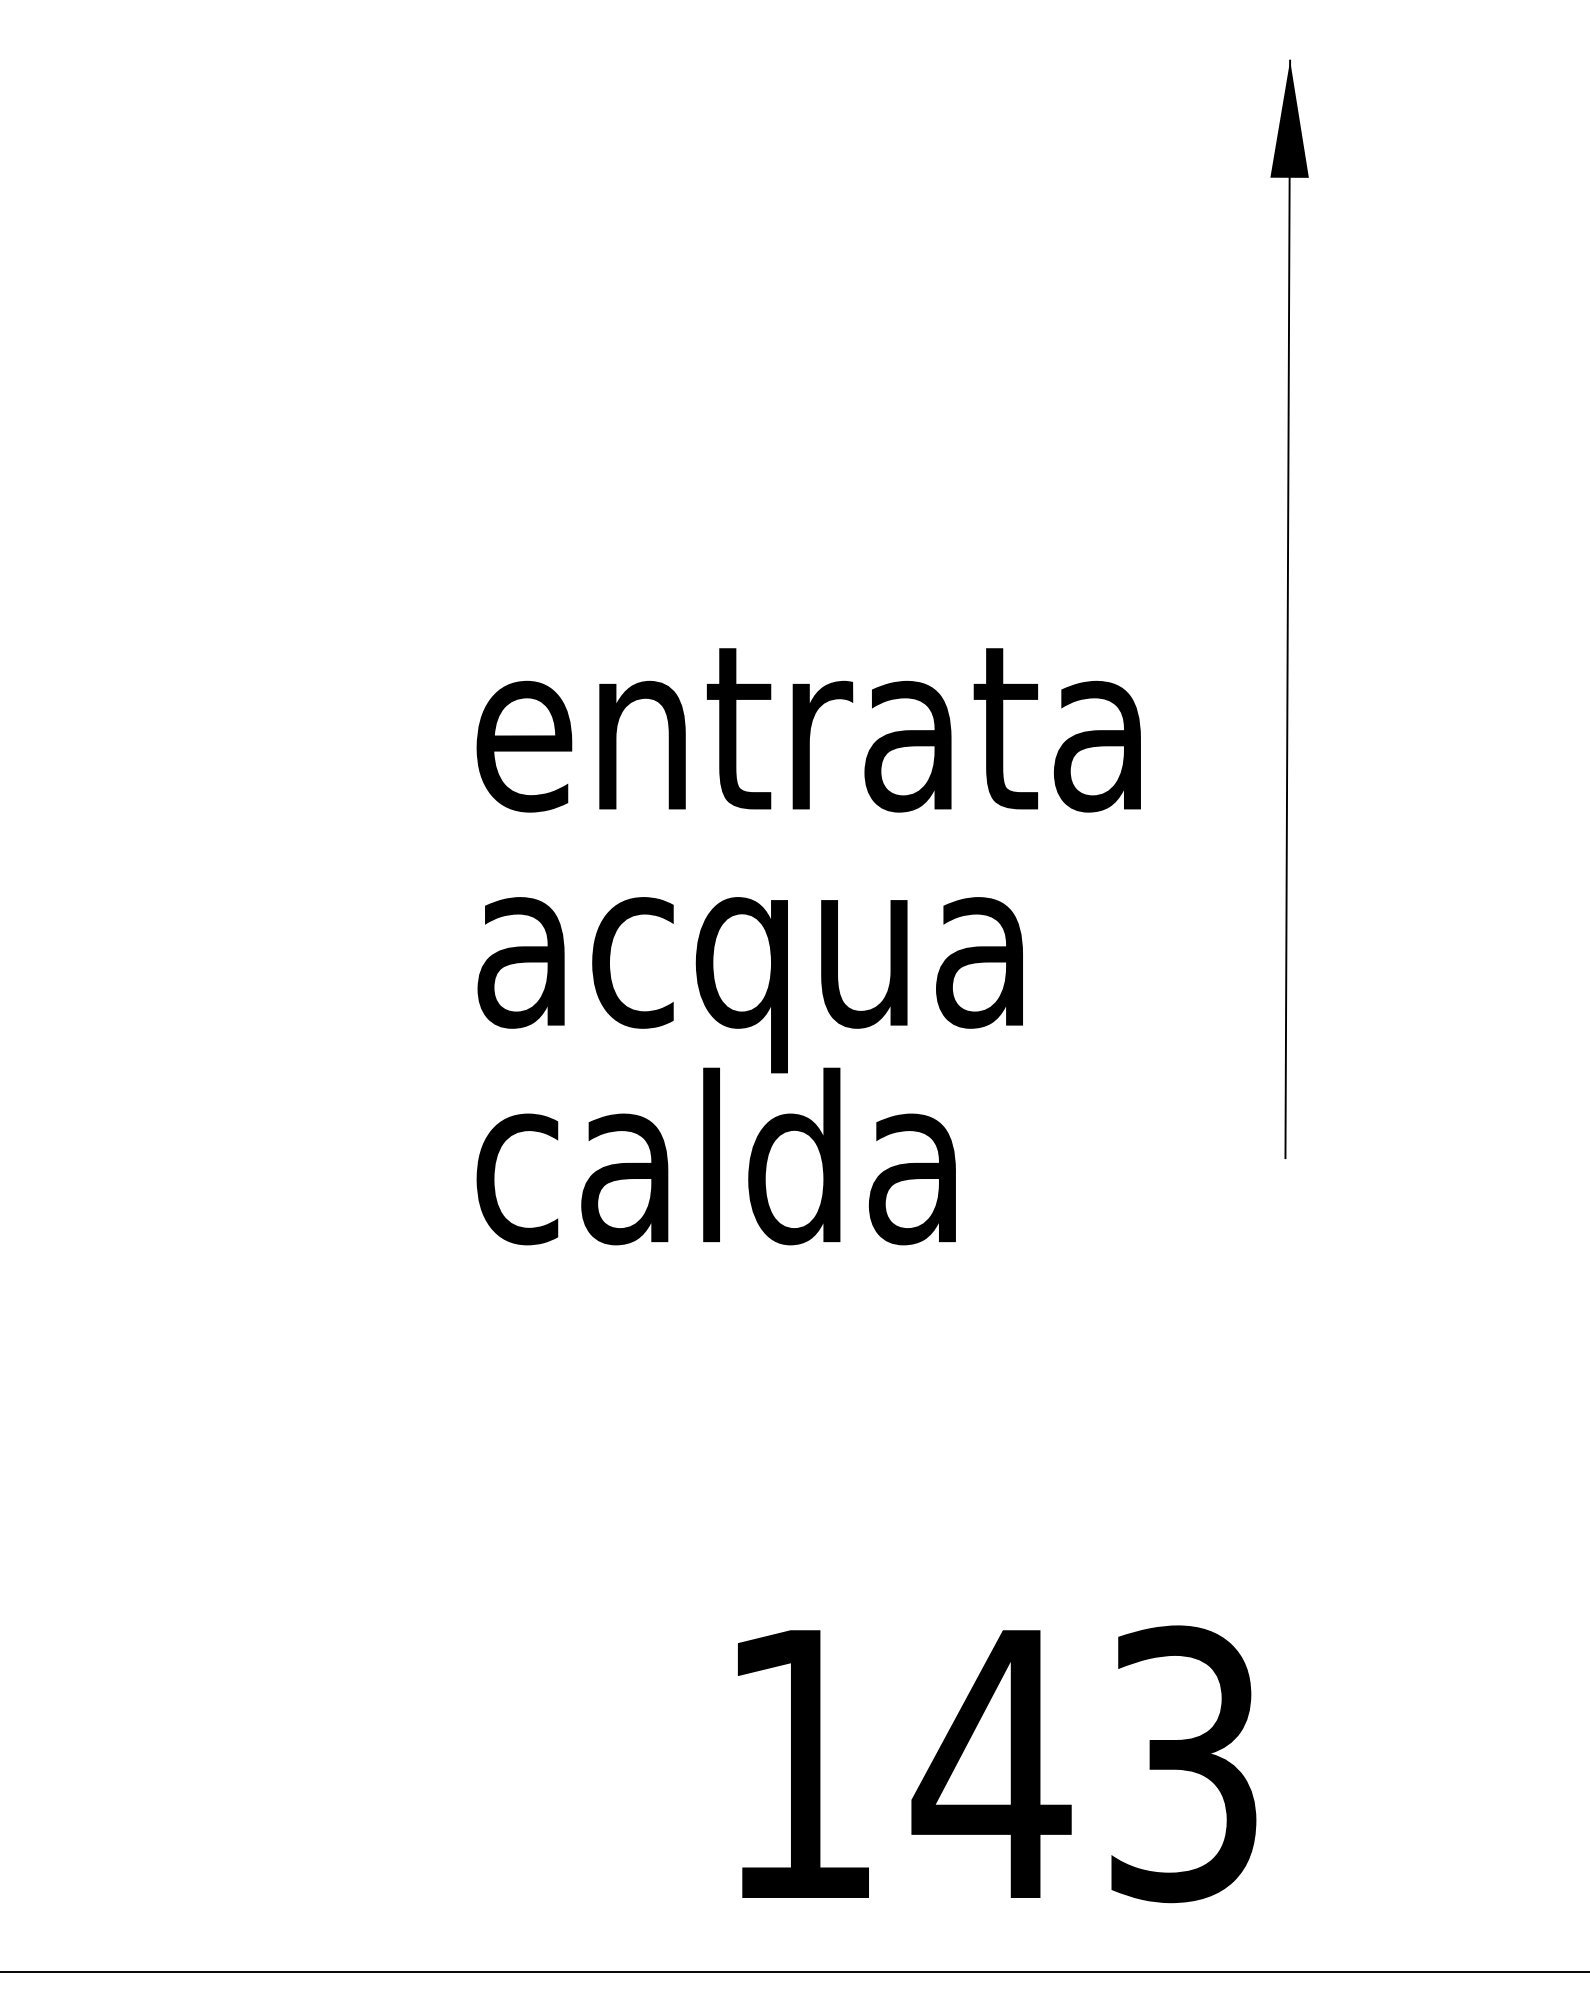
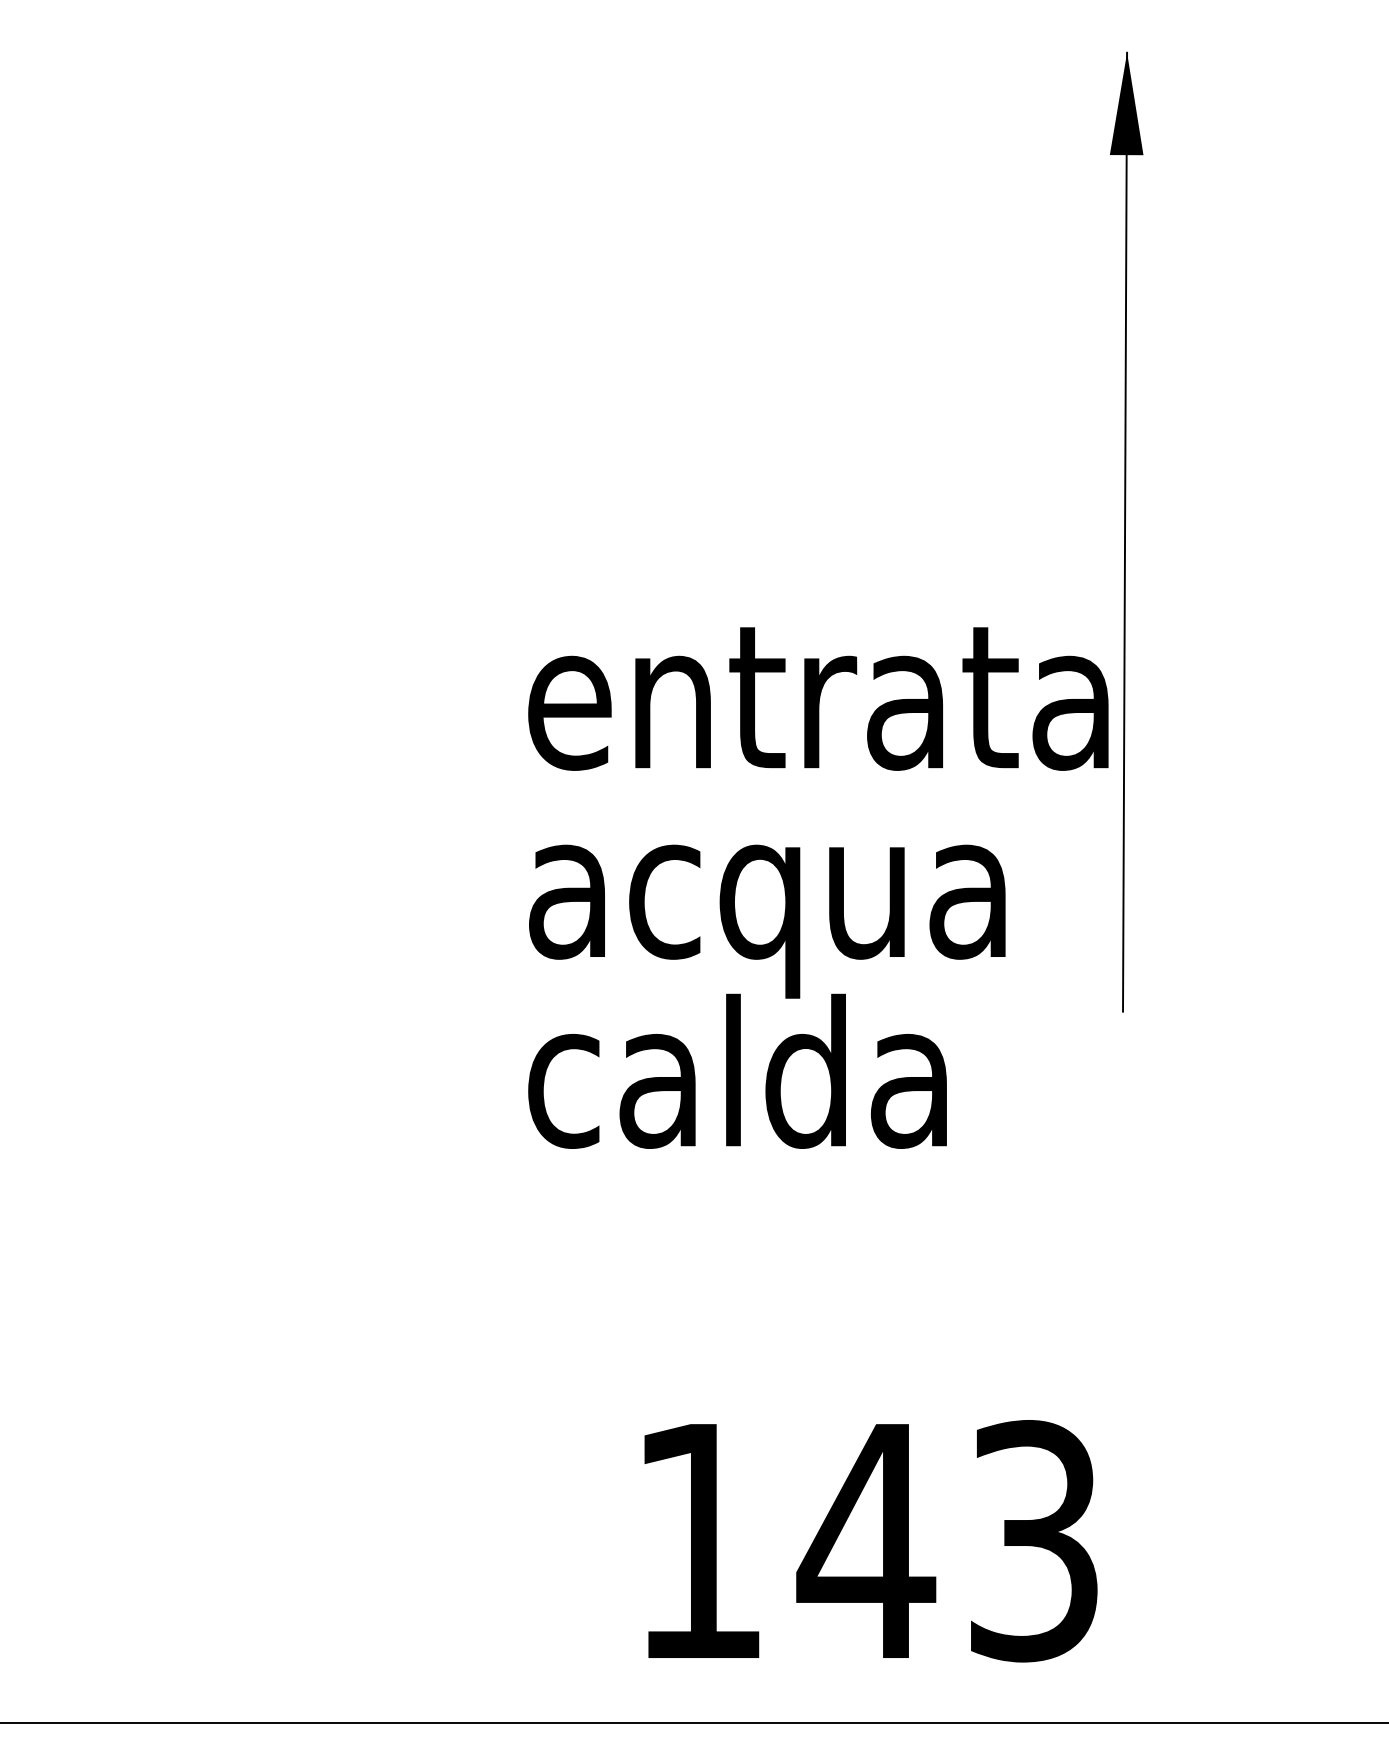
text: (808, 946) -> (818, 887), moved

